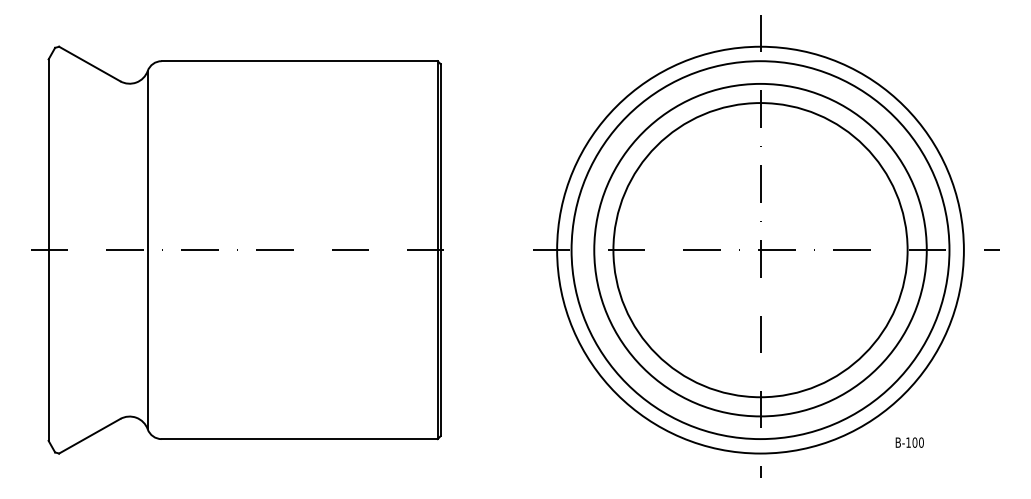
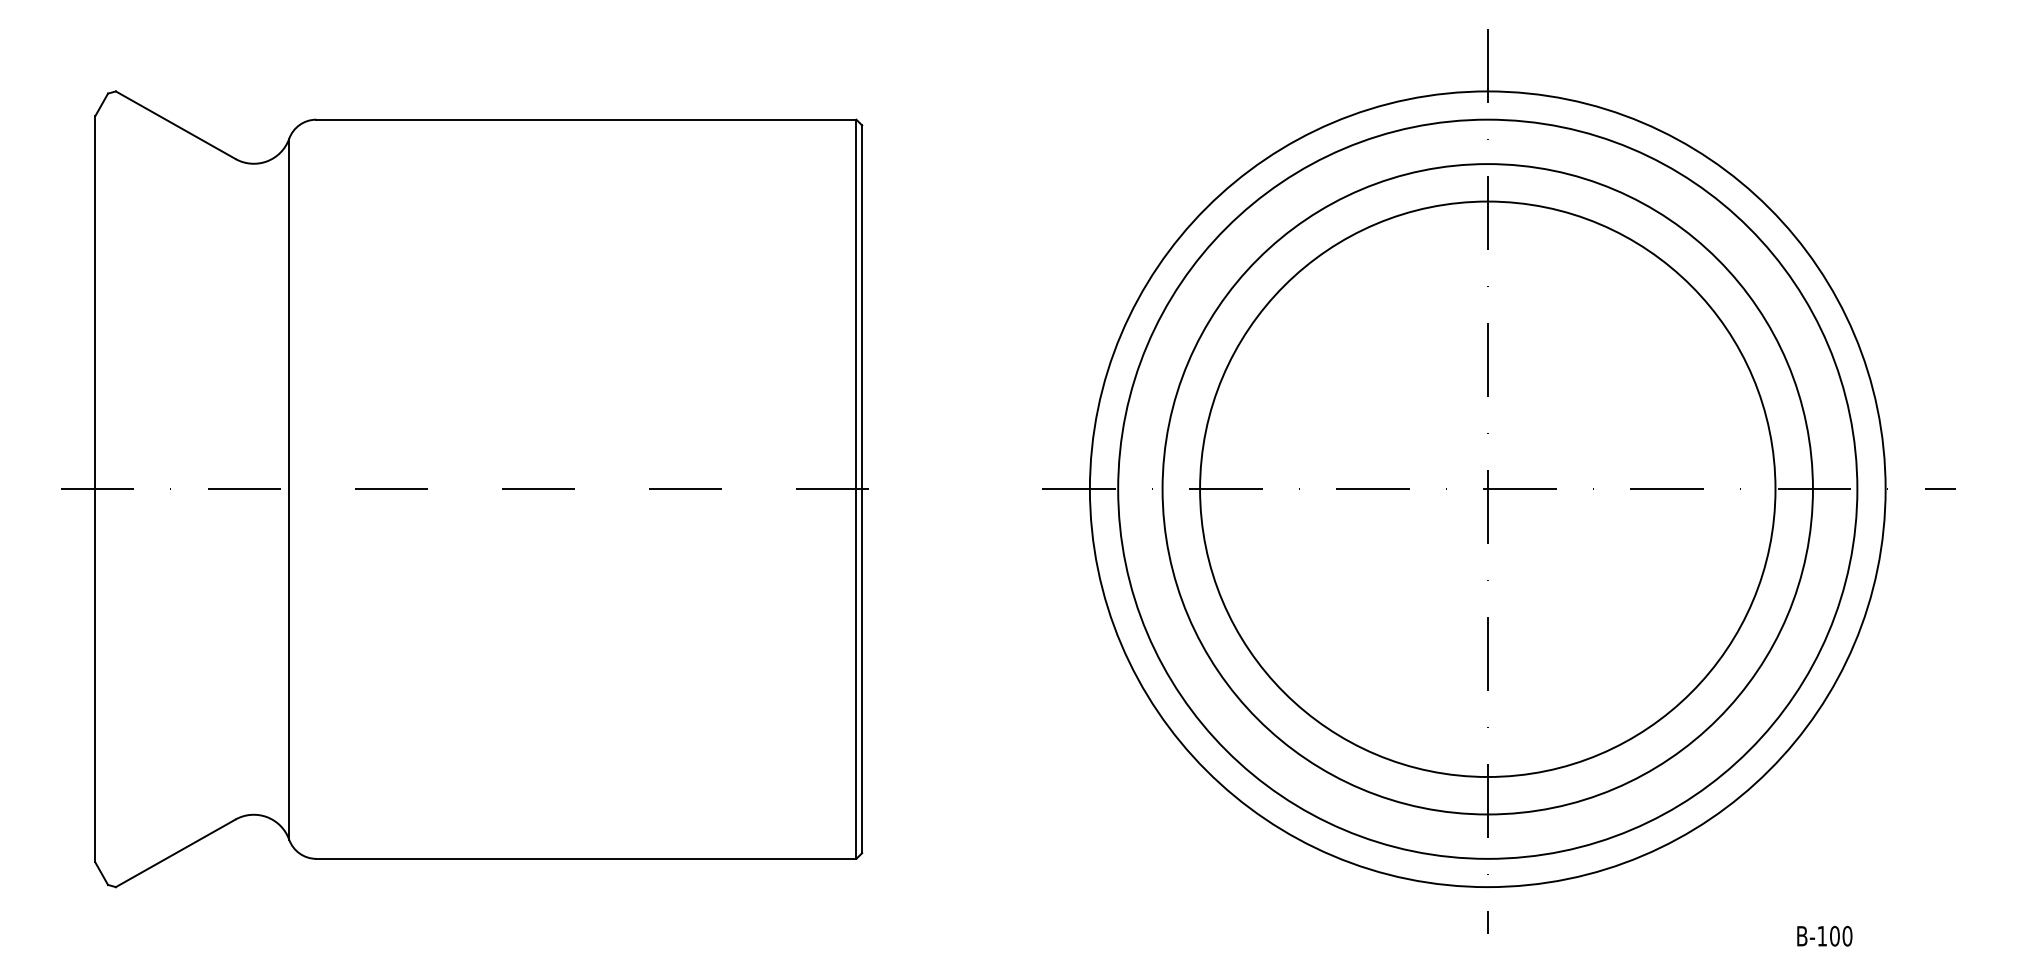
text: (909, 442) -> (1824, 935), moved

